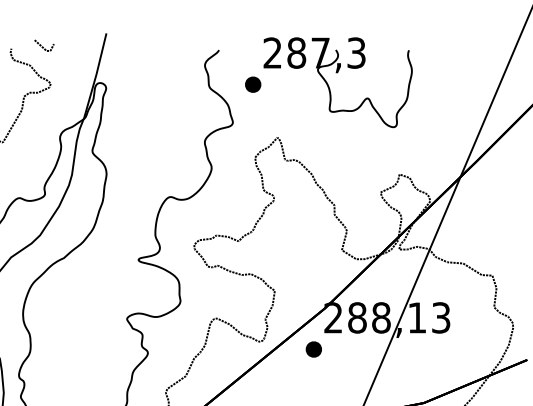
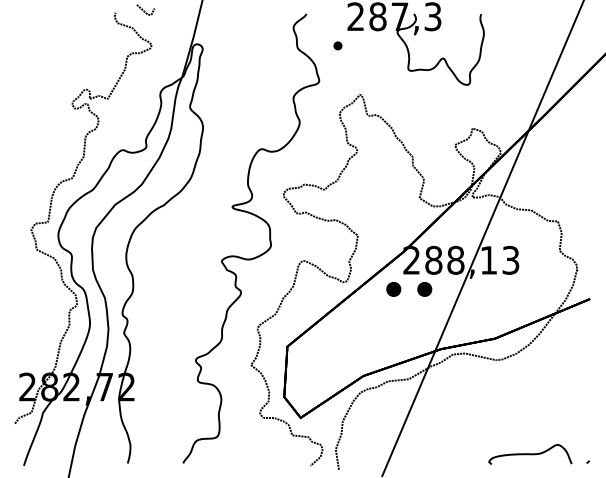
part: (252, 84) -> (337, 45), size x0.6
part: (347, 349) -> (424, 289), added

